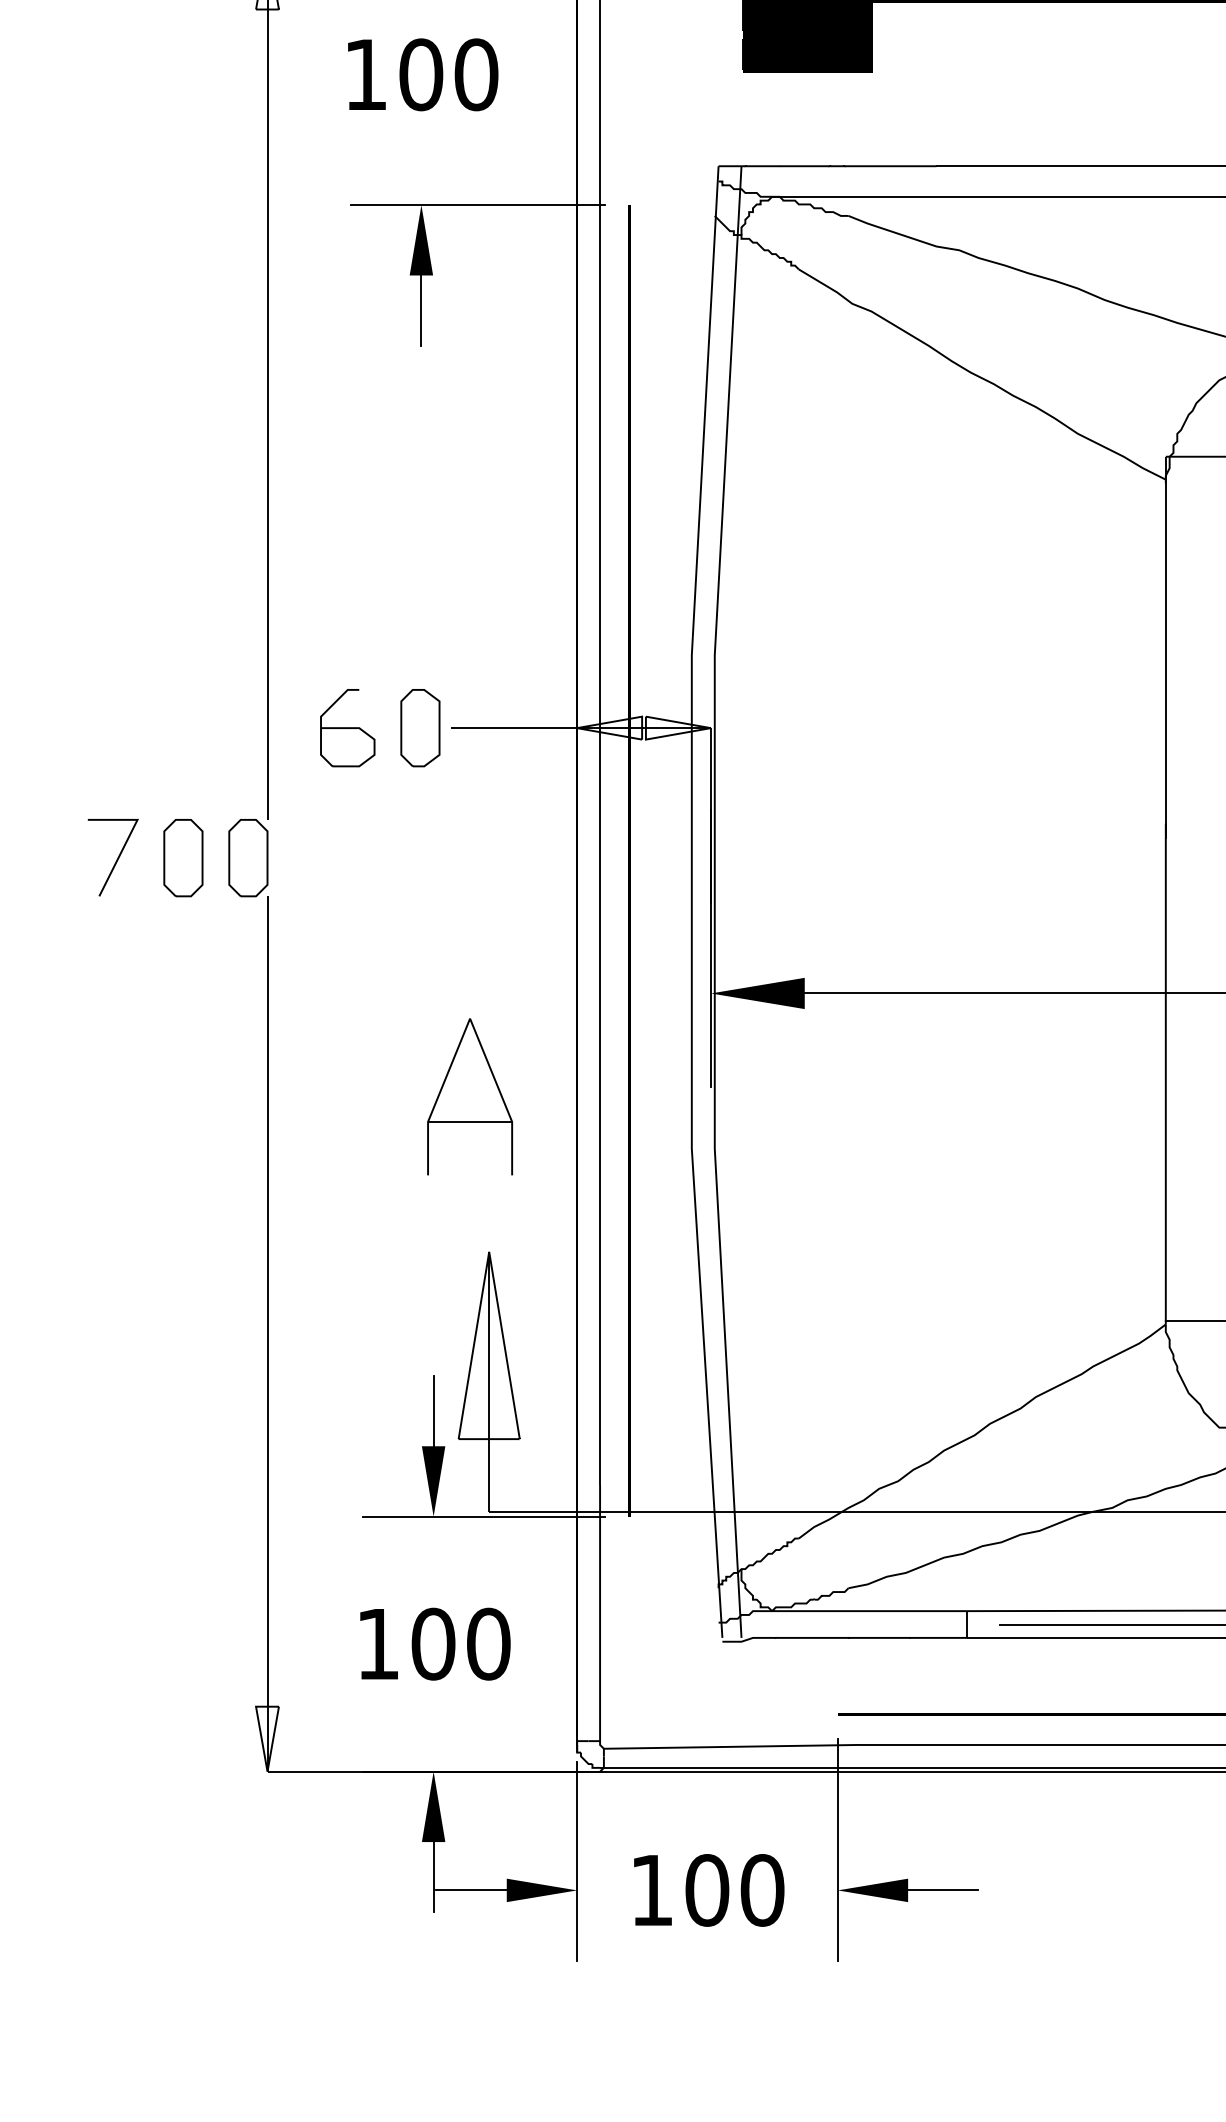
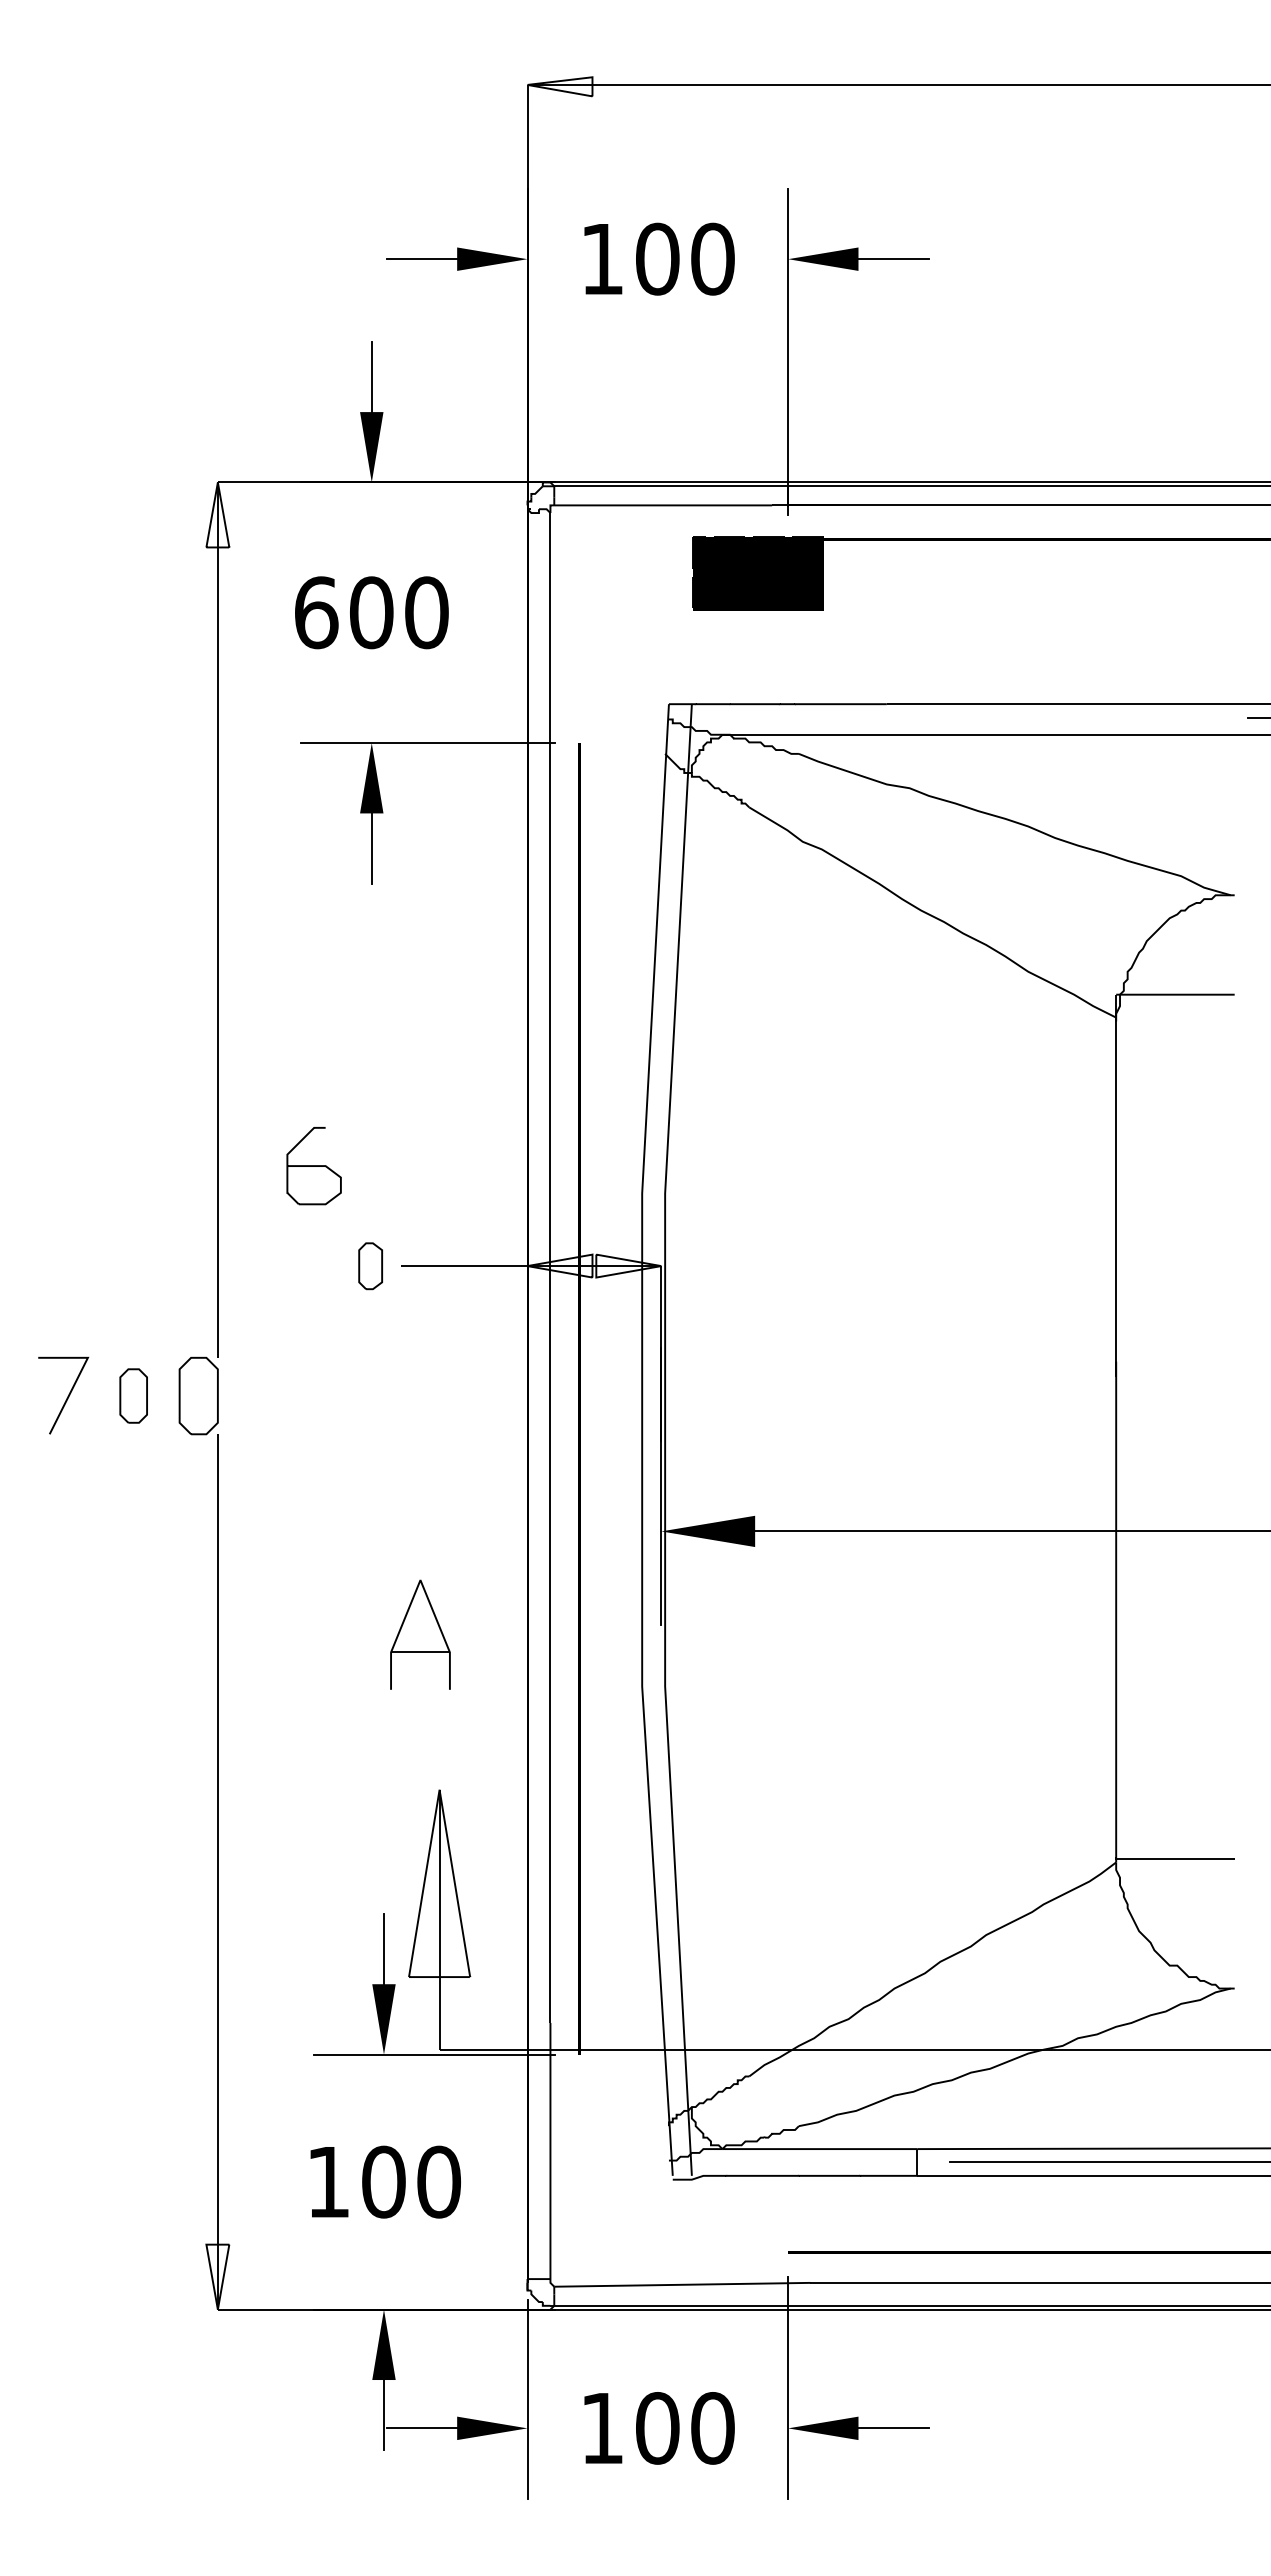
text: (366, 74) -> (316, 612), 100 -> 600
curve: (347, 728) -> (313, 1166), moved
part: (420, 728) -> (370, 1266), size x0.6
part: (183, 857) -> (133, 1395), size x0.7
part: (470, 1096) -> (420, 1634), size x0.7

